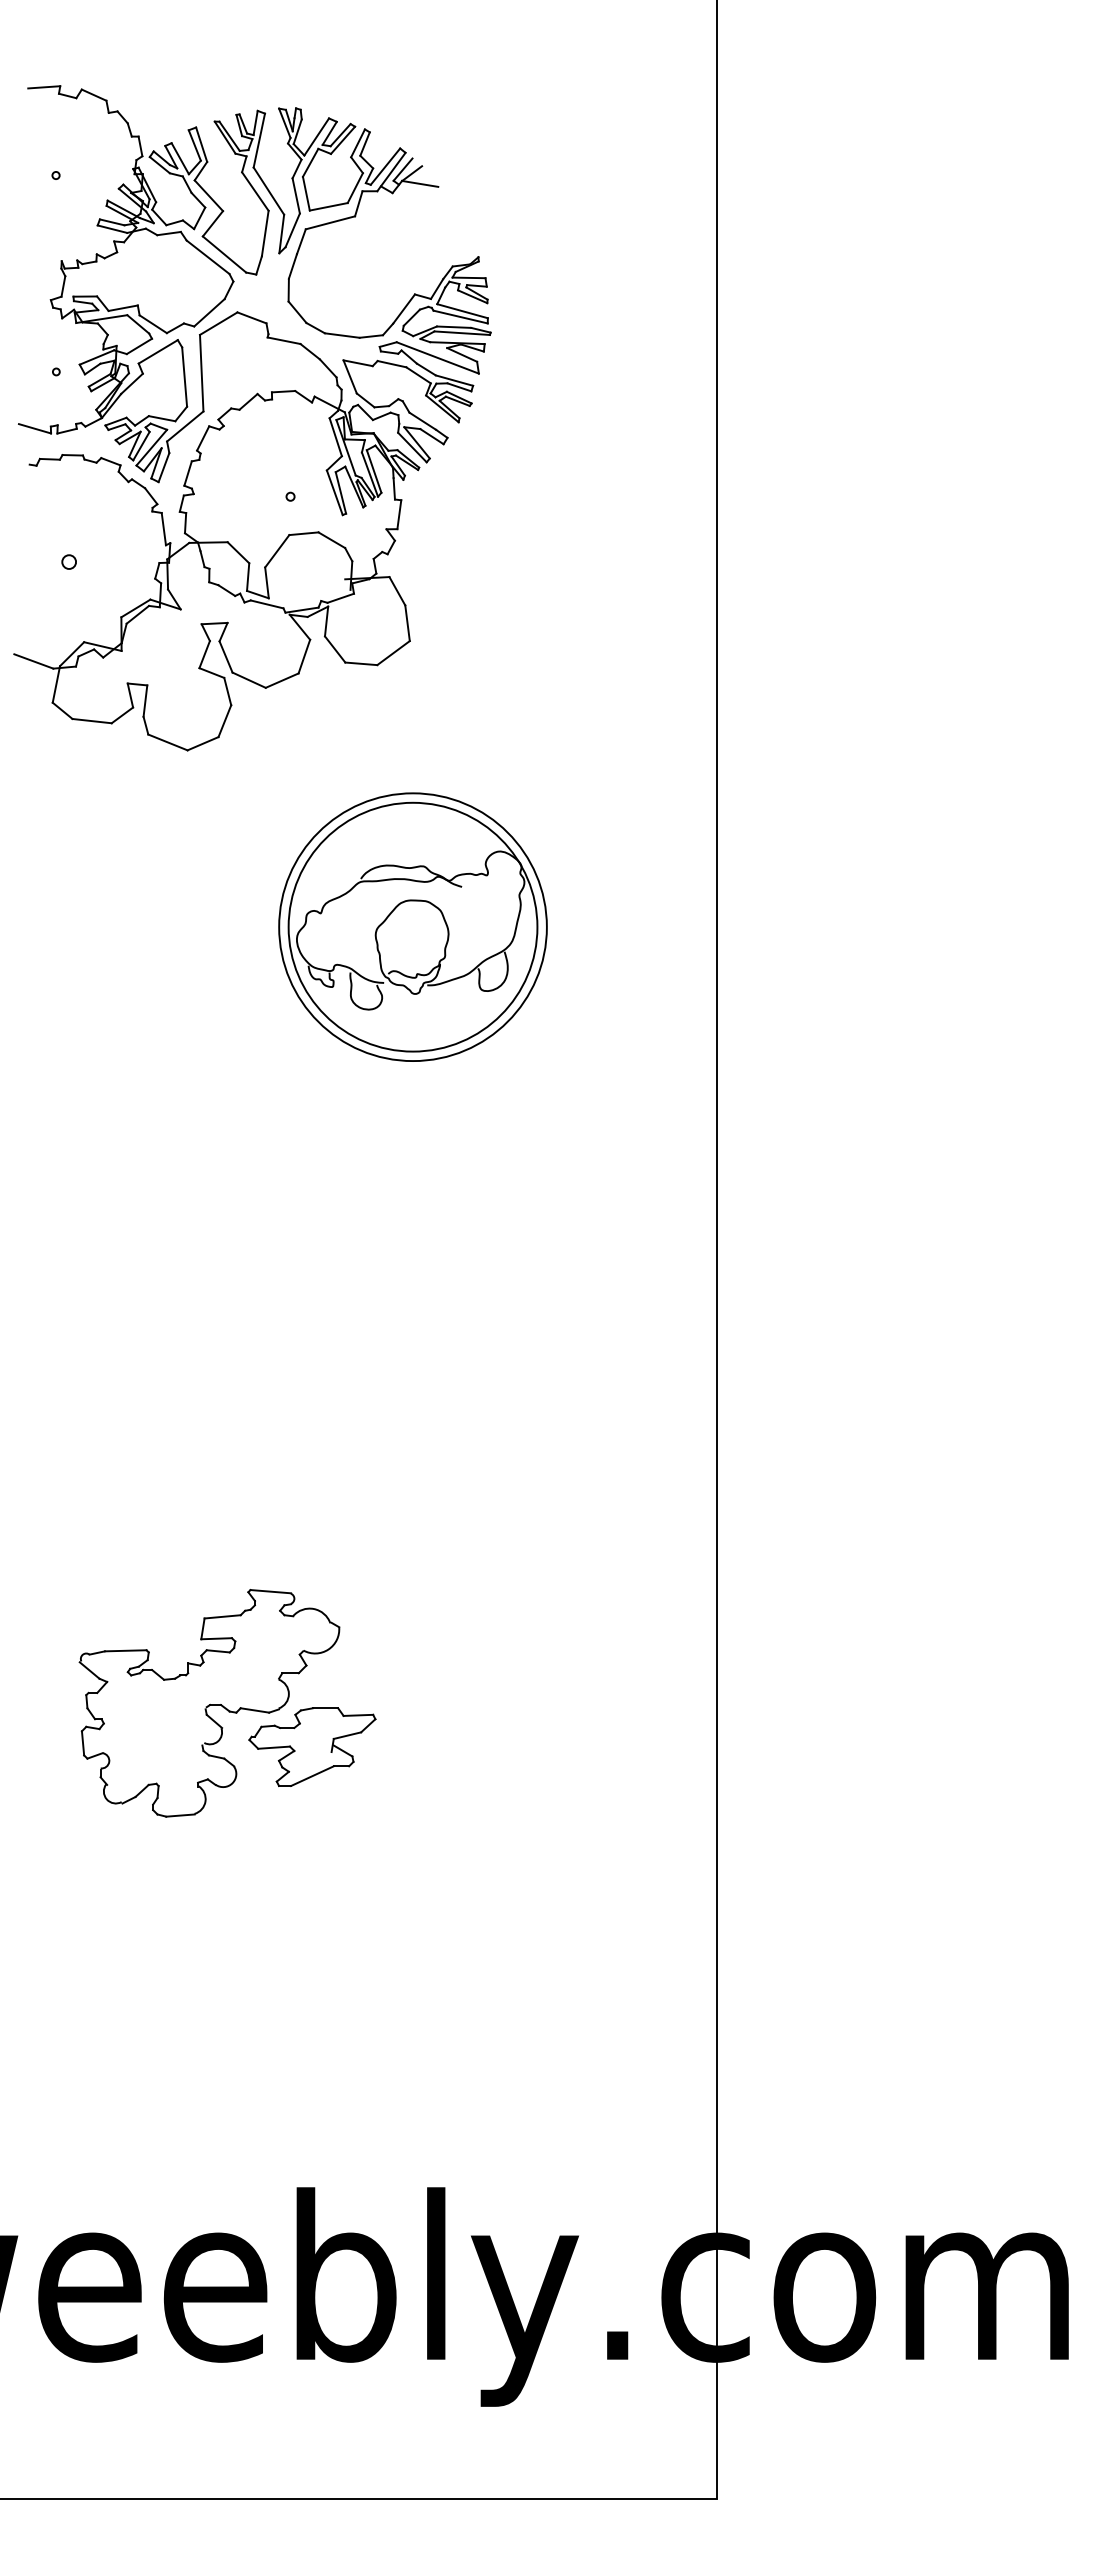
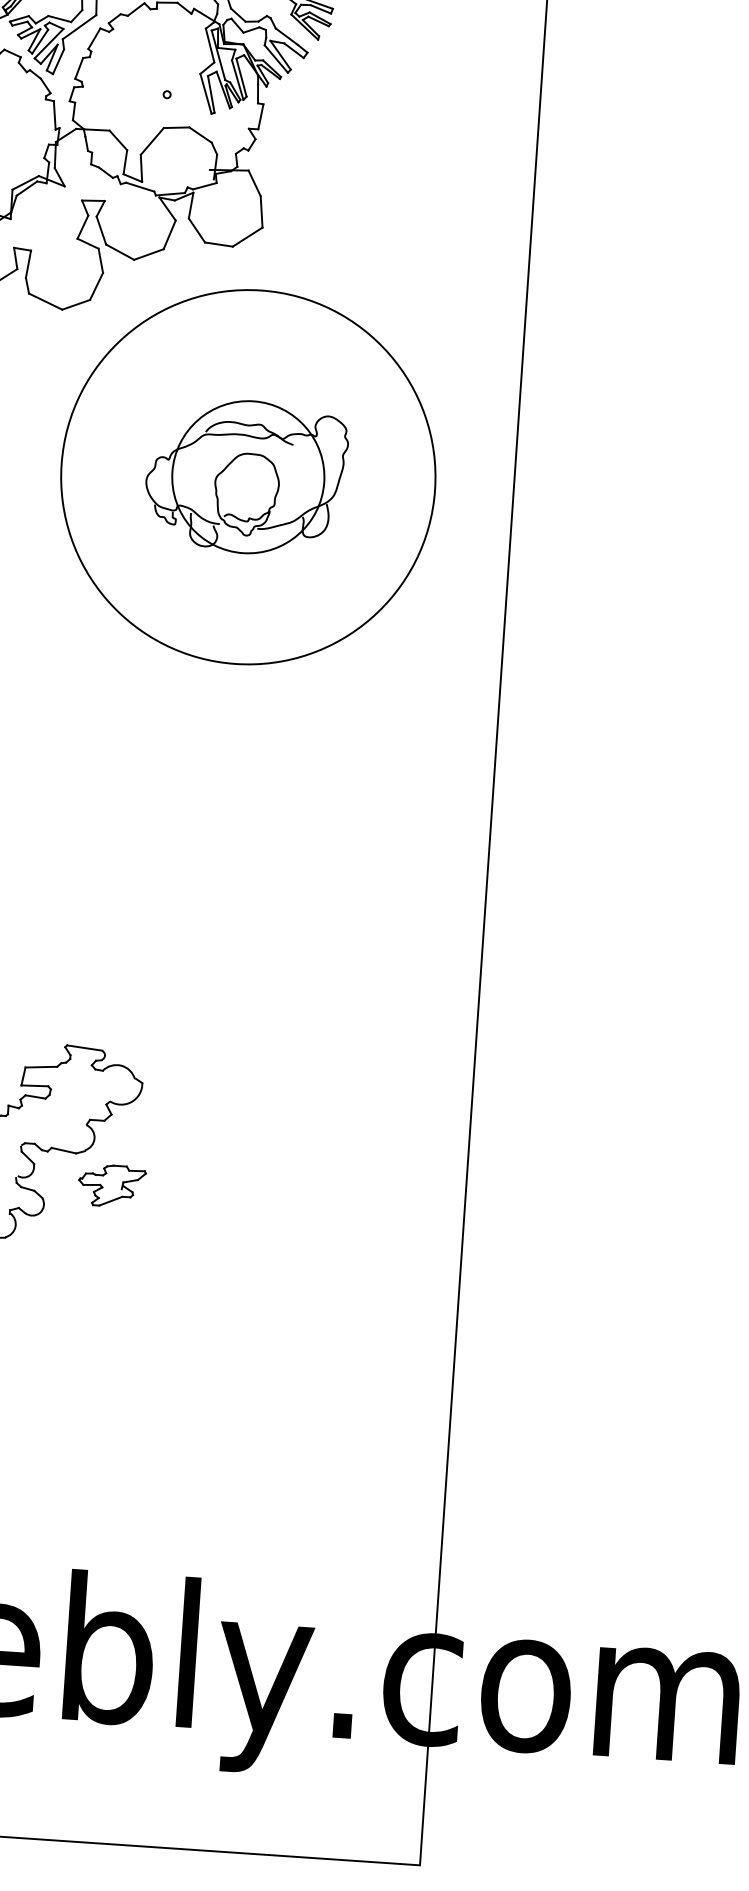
circle: (412, 926) -> (247, 476), size x0.7
circle: (412, 927) -> (247, 477), size x1.6
part: (312, 1746) -> (112, 1185), size x0.6

